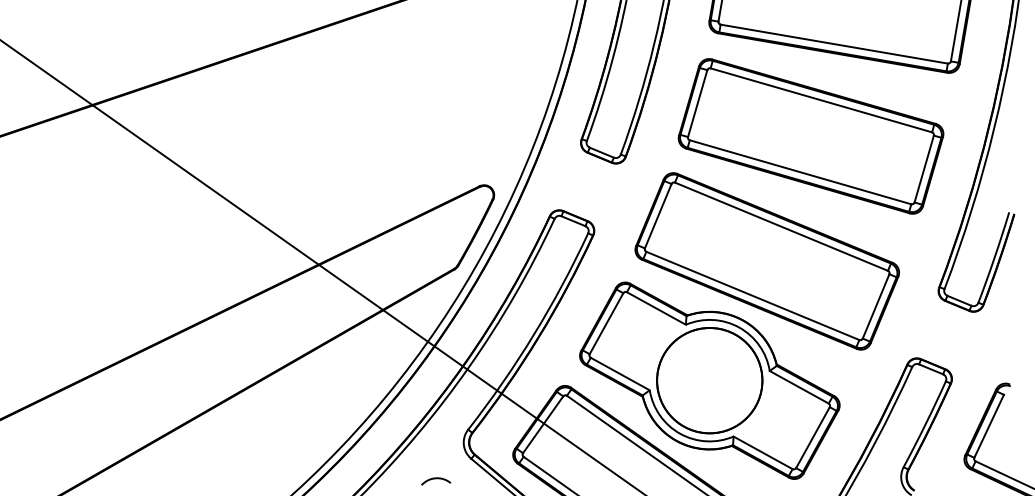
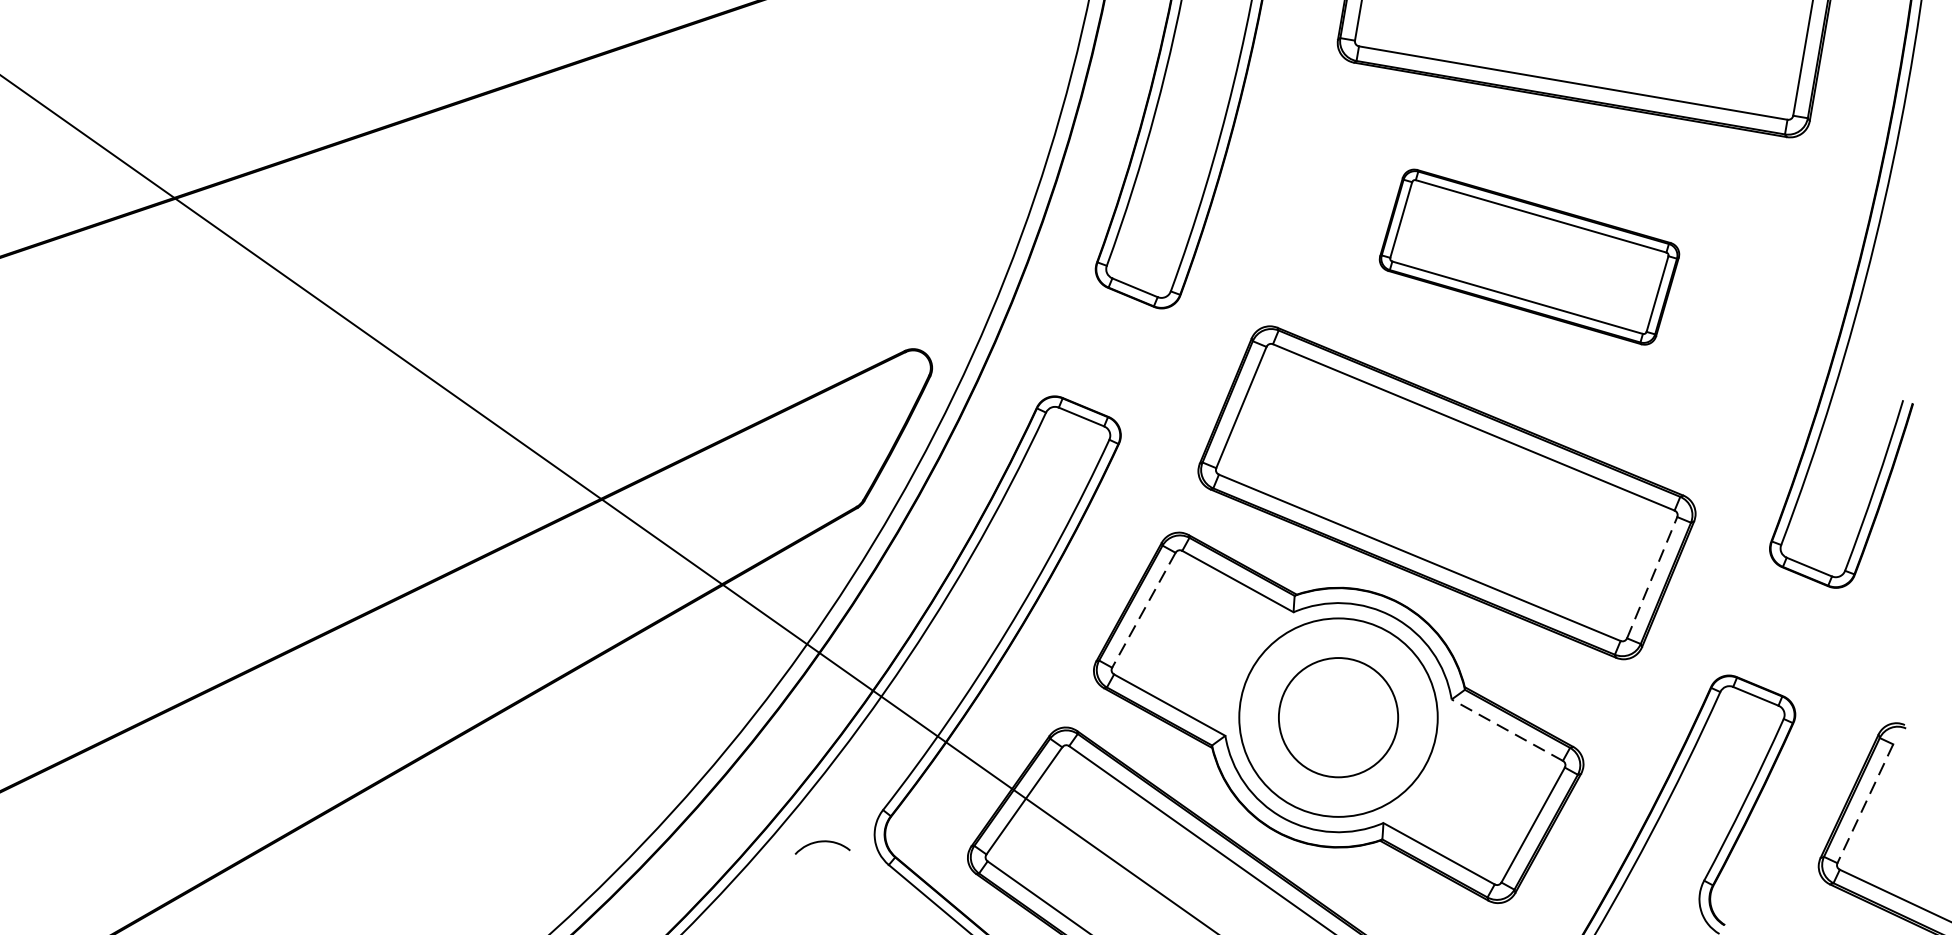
part: (810, 136) -> (1528, 257), size x0.6
line: (876, 306) -> (1652, 577), solid -> dashed
line: (606, 323) -> (1143, 609), solid -> dashed
circle: (709, 380) -> (1338, 717), size x0.6
line: (799, 387) -> (1507, 730), solid -> dashed
line: (989, 426) -> (1866, 804), solid -> dashed
curve: (436, 479) -> (823, 843), moved

